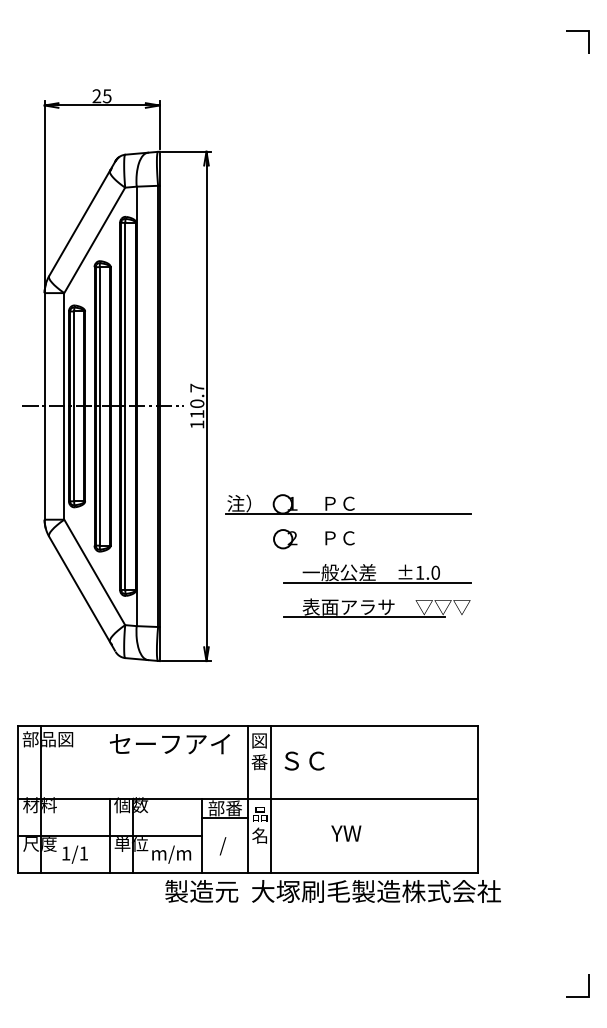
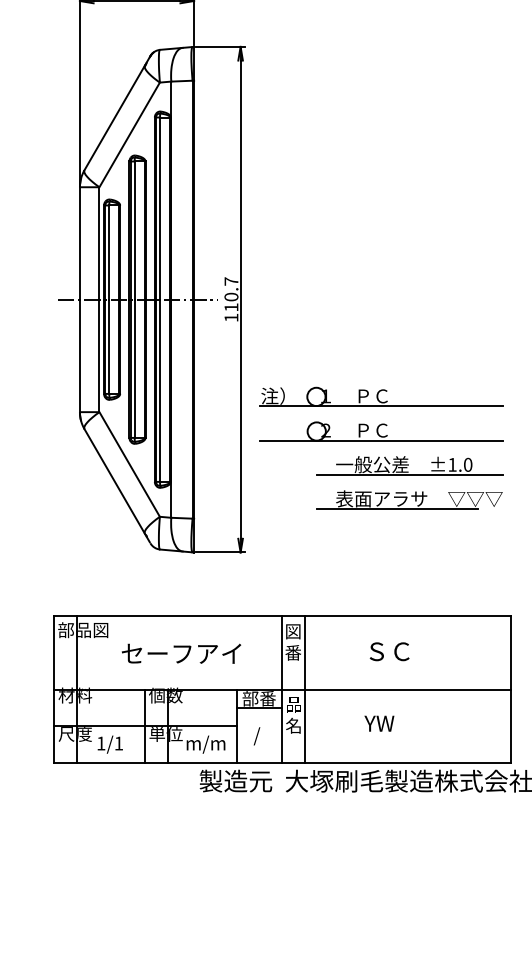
line: (347, 548) -> (380, 440), added
text: (169, 744) -> (181, 654), moved
text: (304, 760) -> (389, 651), moved

